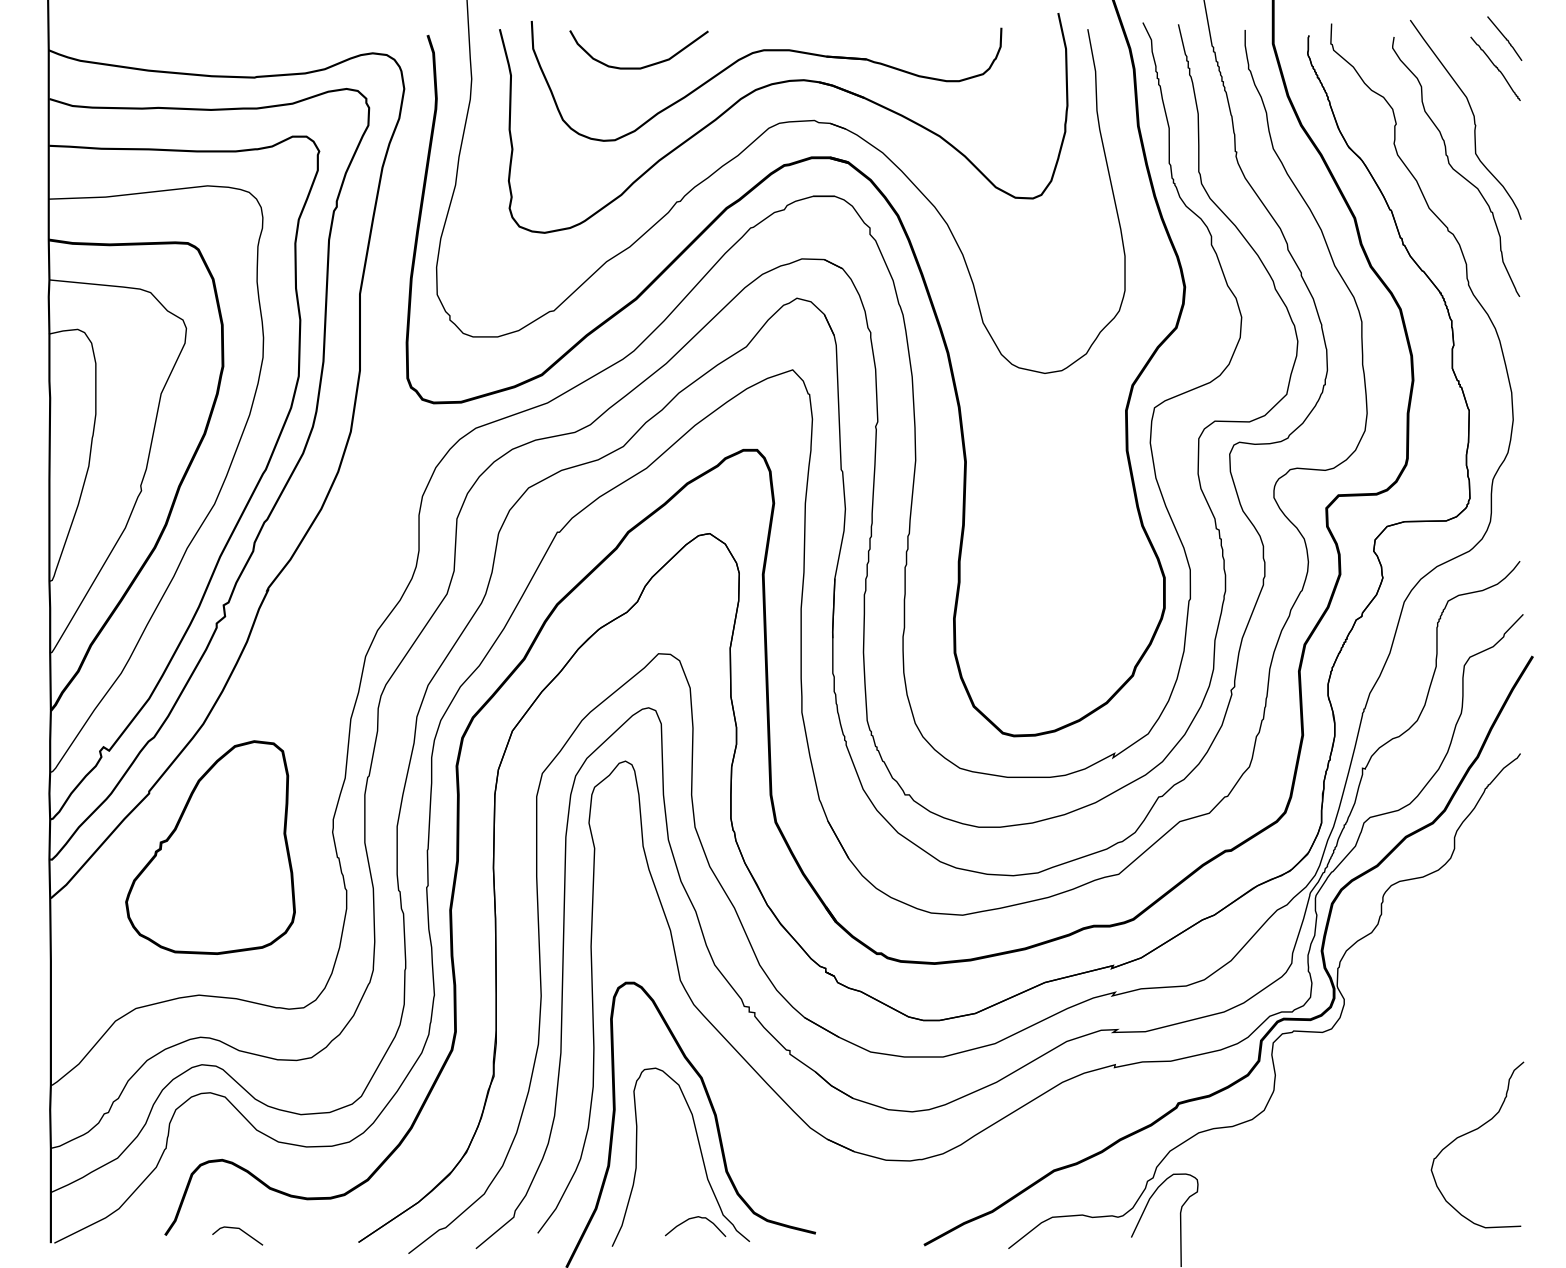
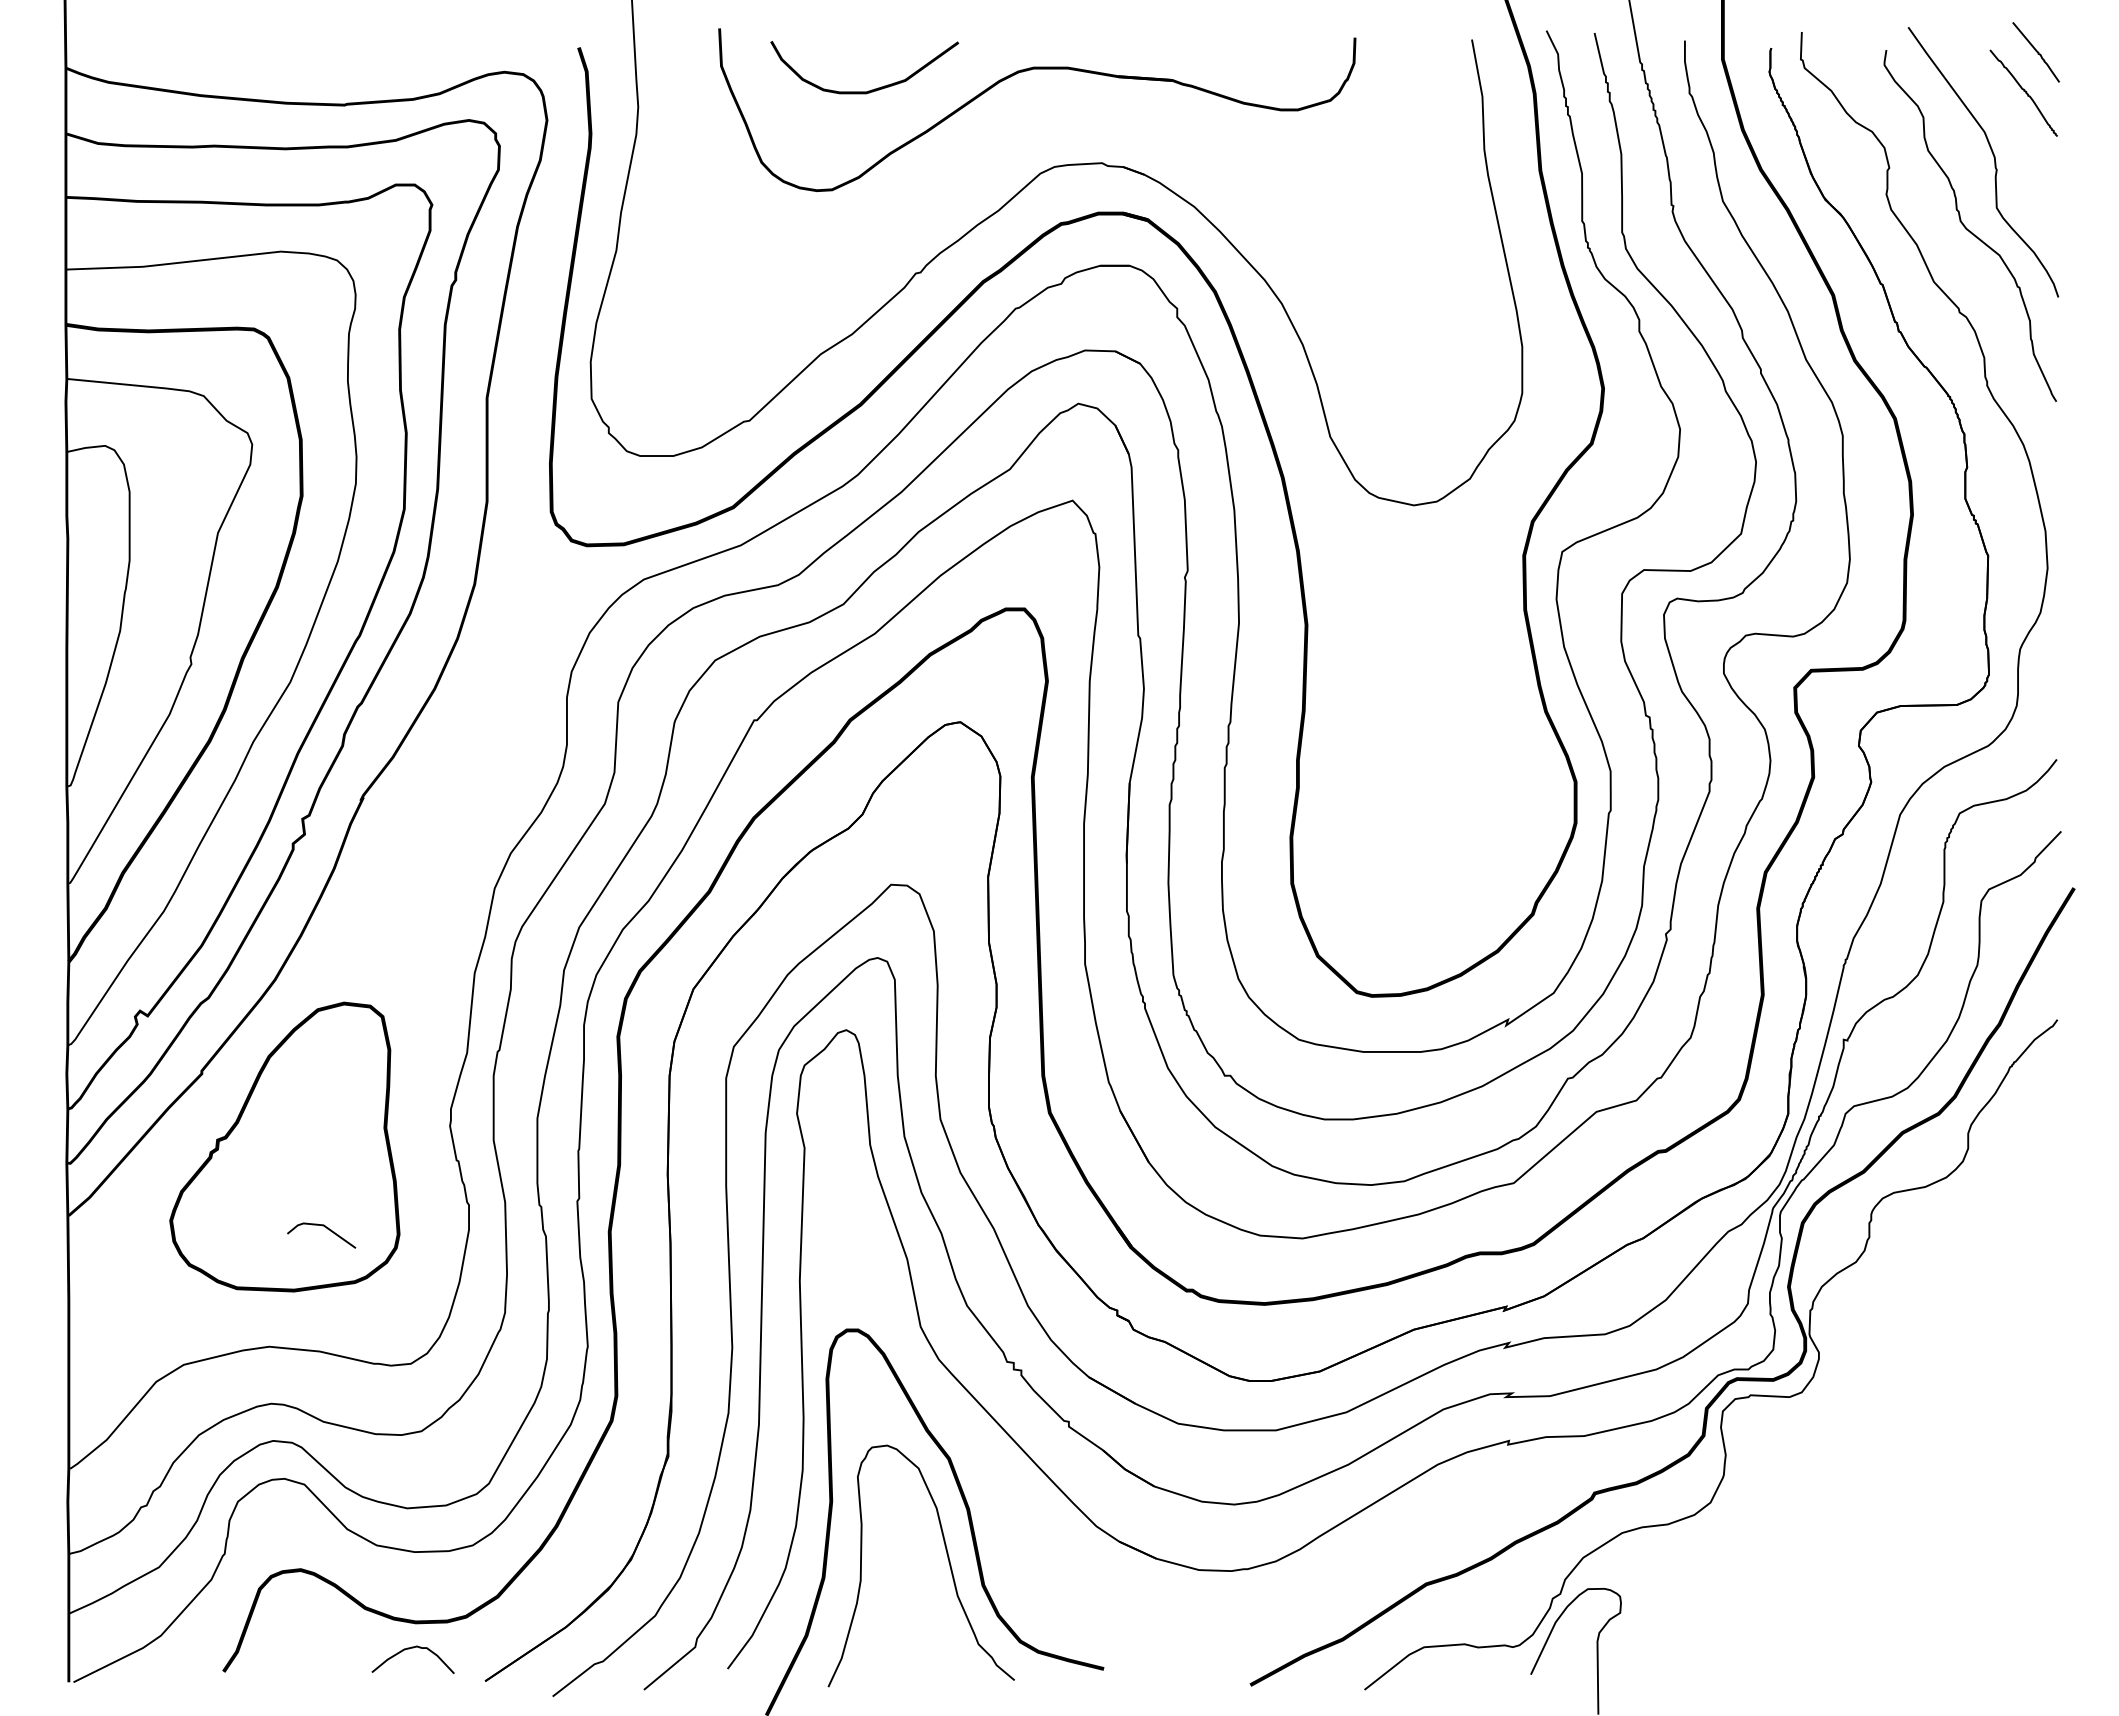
part: (777, 84) -> (1051, 114), removed
curve: (1473, 1131) -> (1993, 1531), removed
curve: (692, 1218) -> (409, 1649), moved
line: (242, 1231) -> (327, 1229), moved

